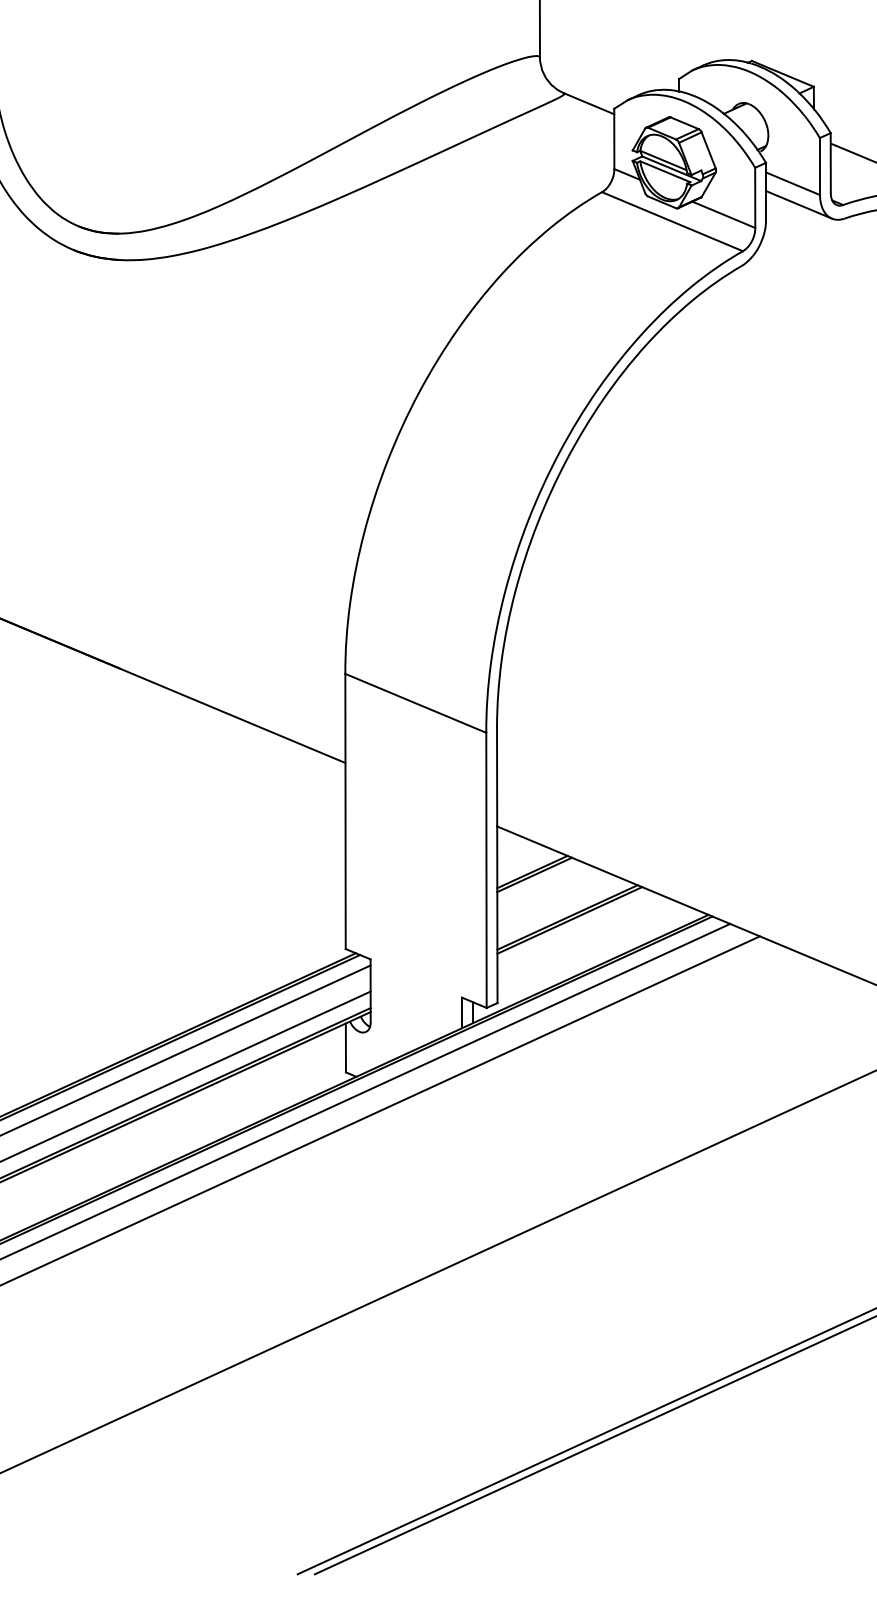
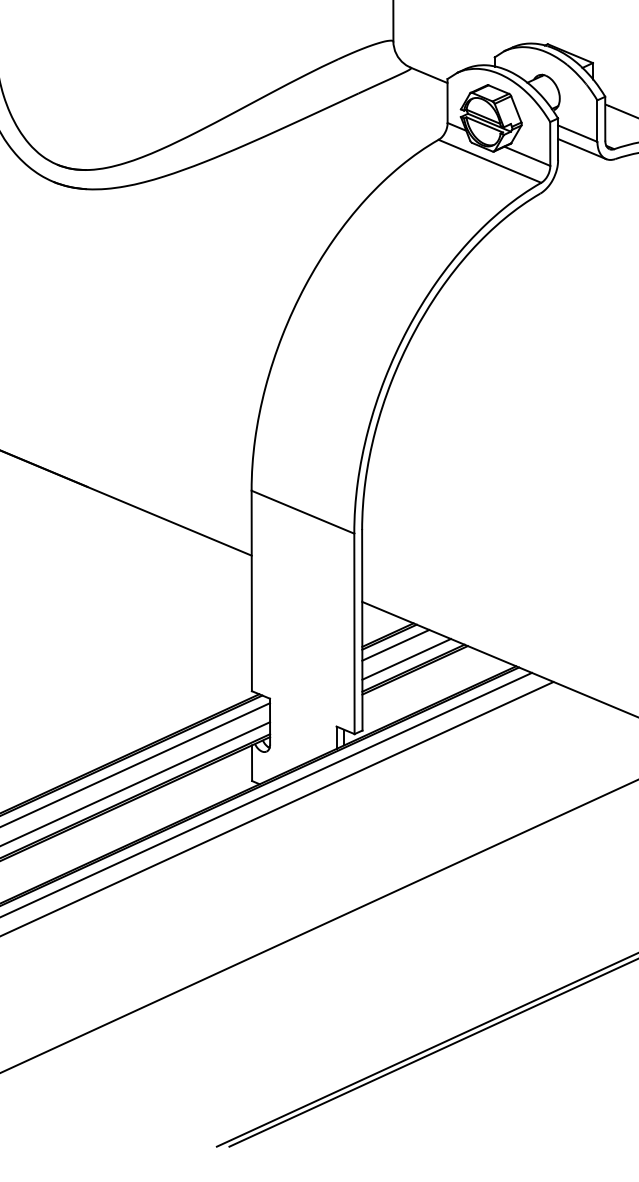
line: (543, 886) -> (395, 645), added
line: (557, 905) -> (406, 659), added

